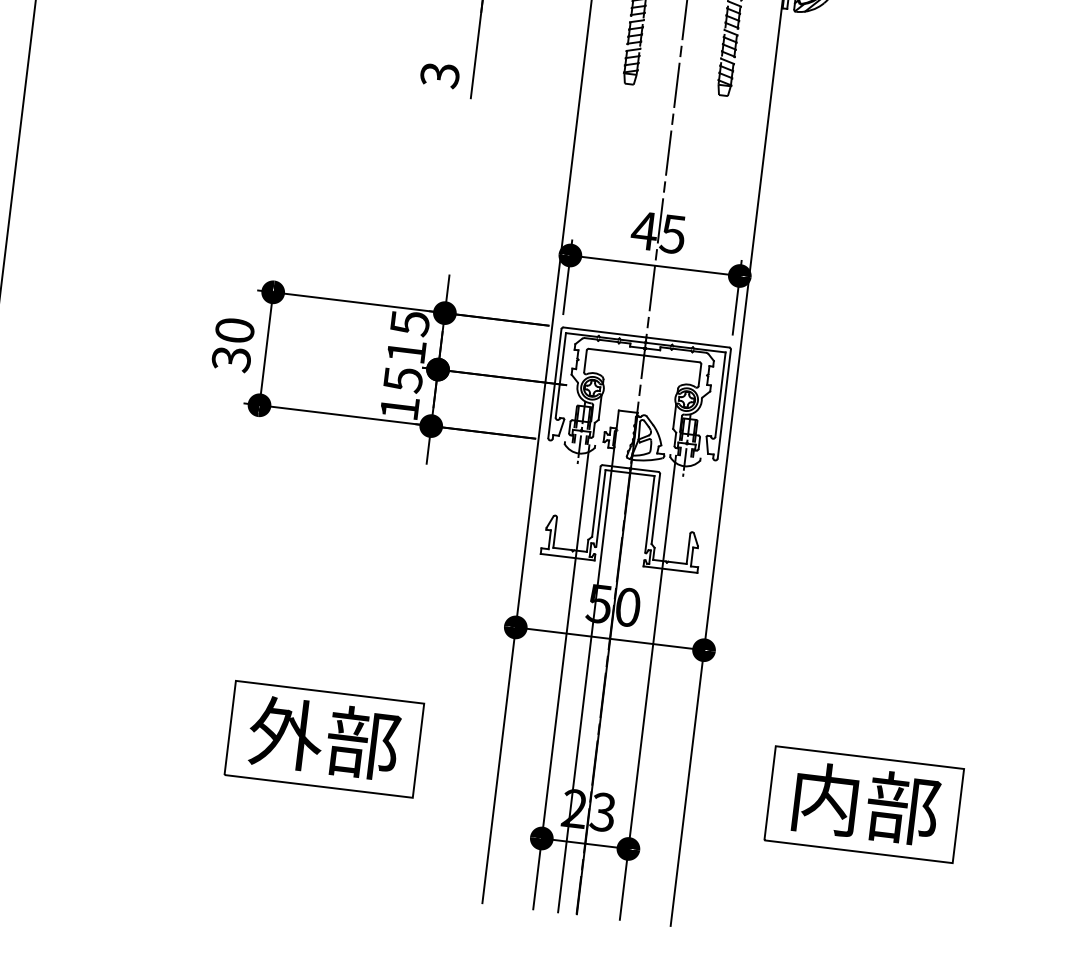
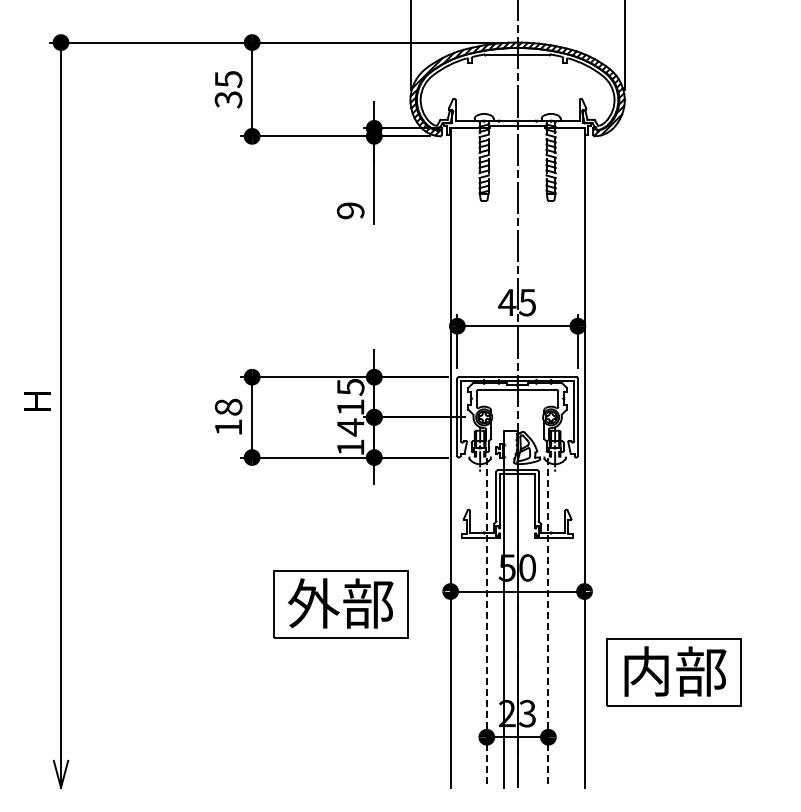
text: (439, 74) -> (350, 210), 3 -> 9
text: (233, 344) -> (228, 417), 30 -> 18
text: (402, 379) -> (350, 427), 15 -> 14
line: (560, 677) -> (486, 622), solid -> dashed
line: (648, 687) -> (548, 622), solid -> dashed
part: (323, 739) -> (340, 604), moved
part: (863, 805) -> (673, 672), moved

